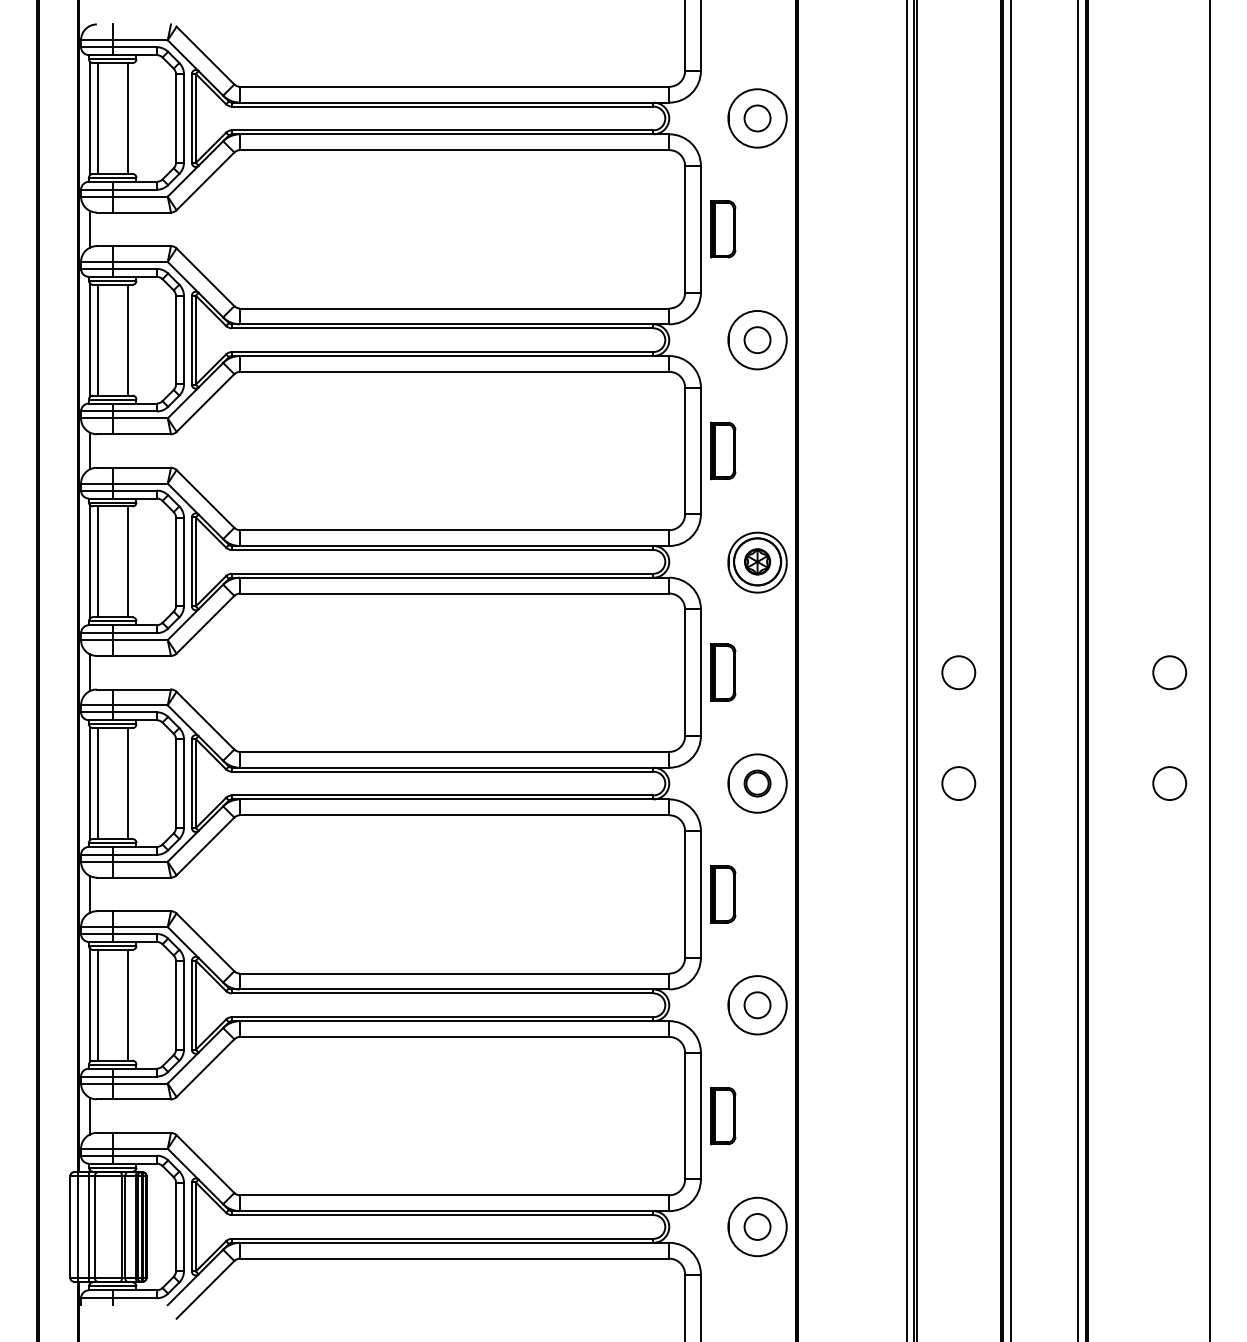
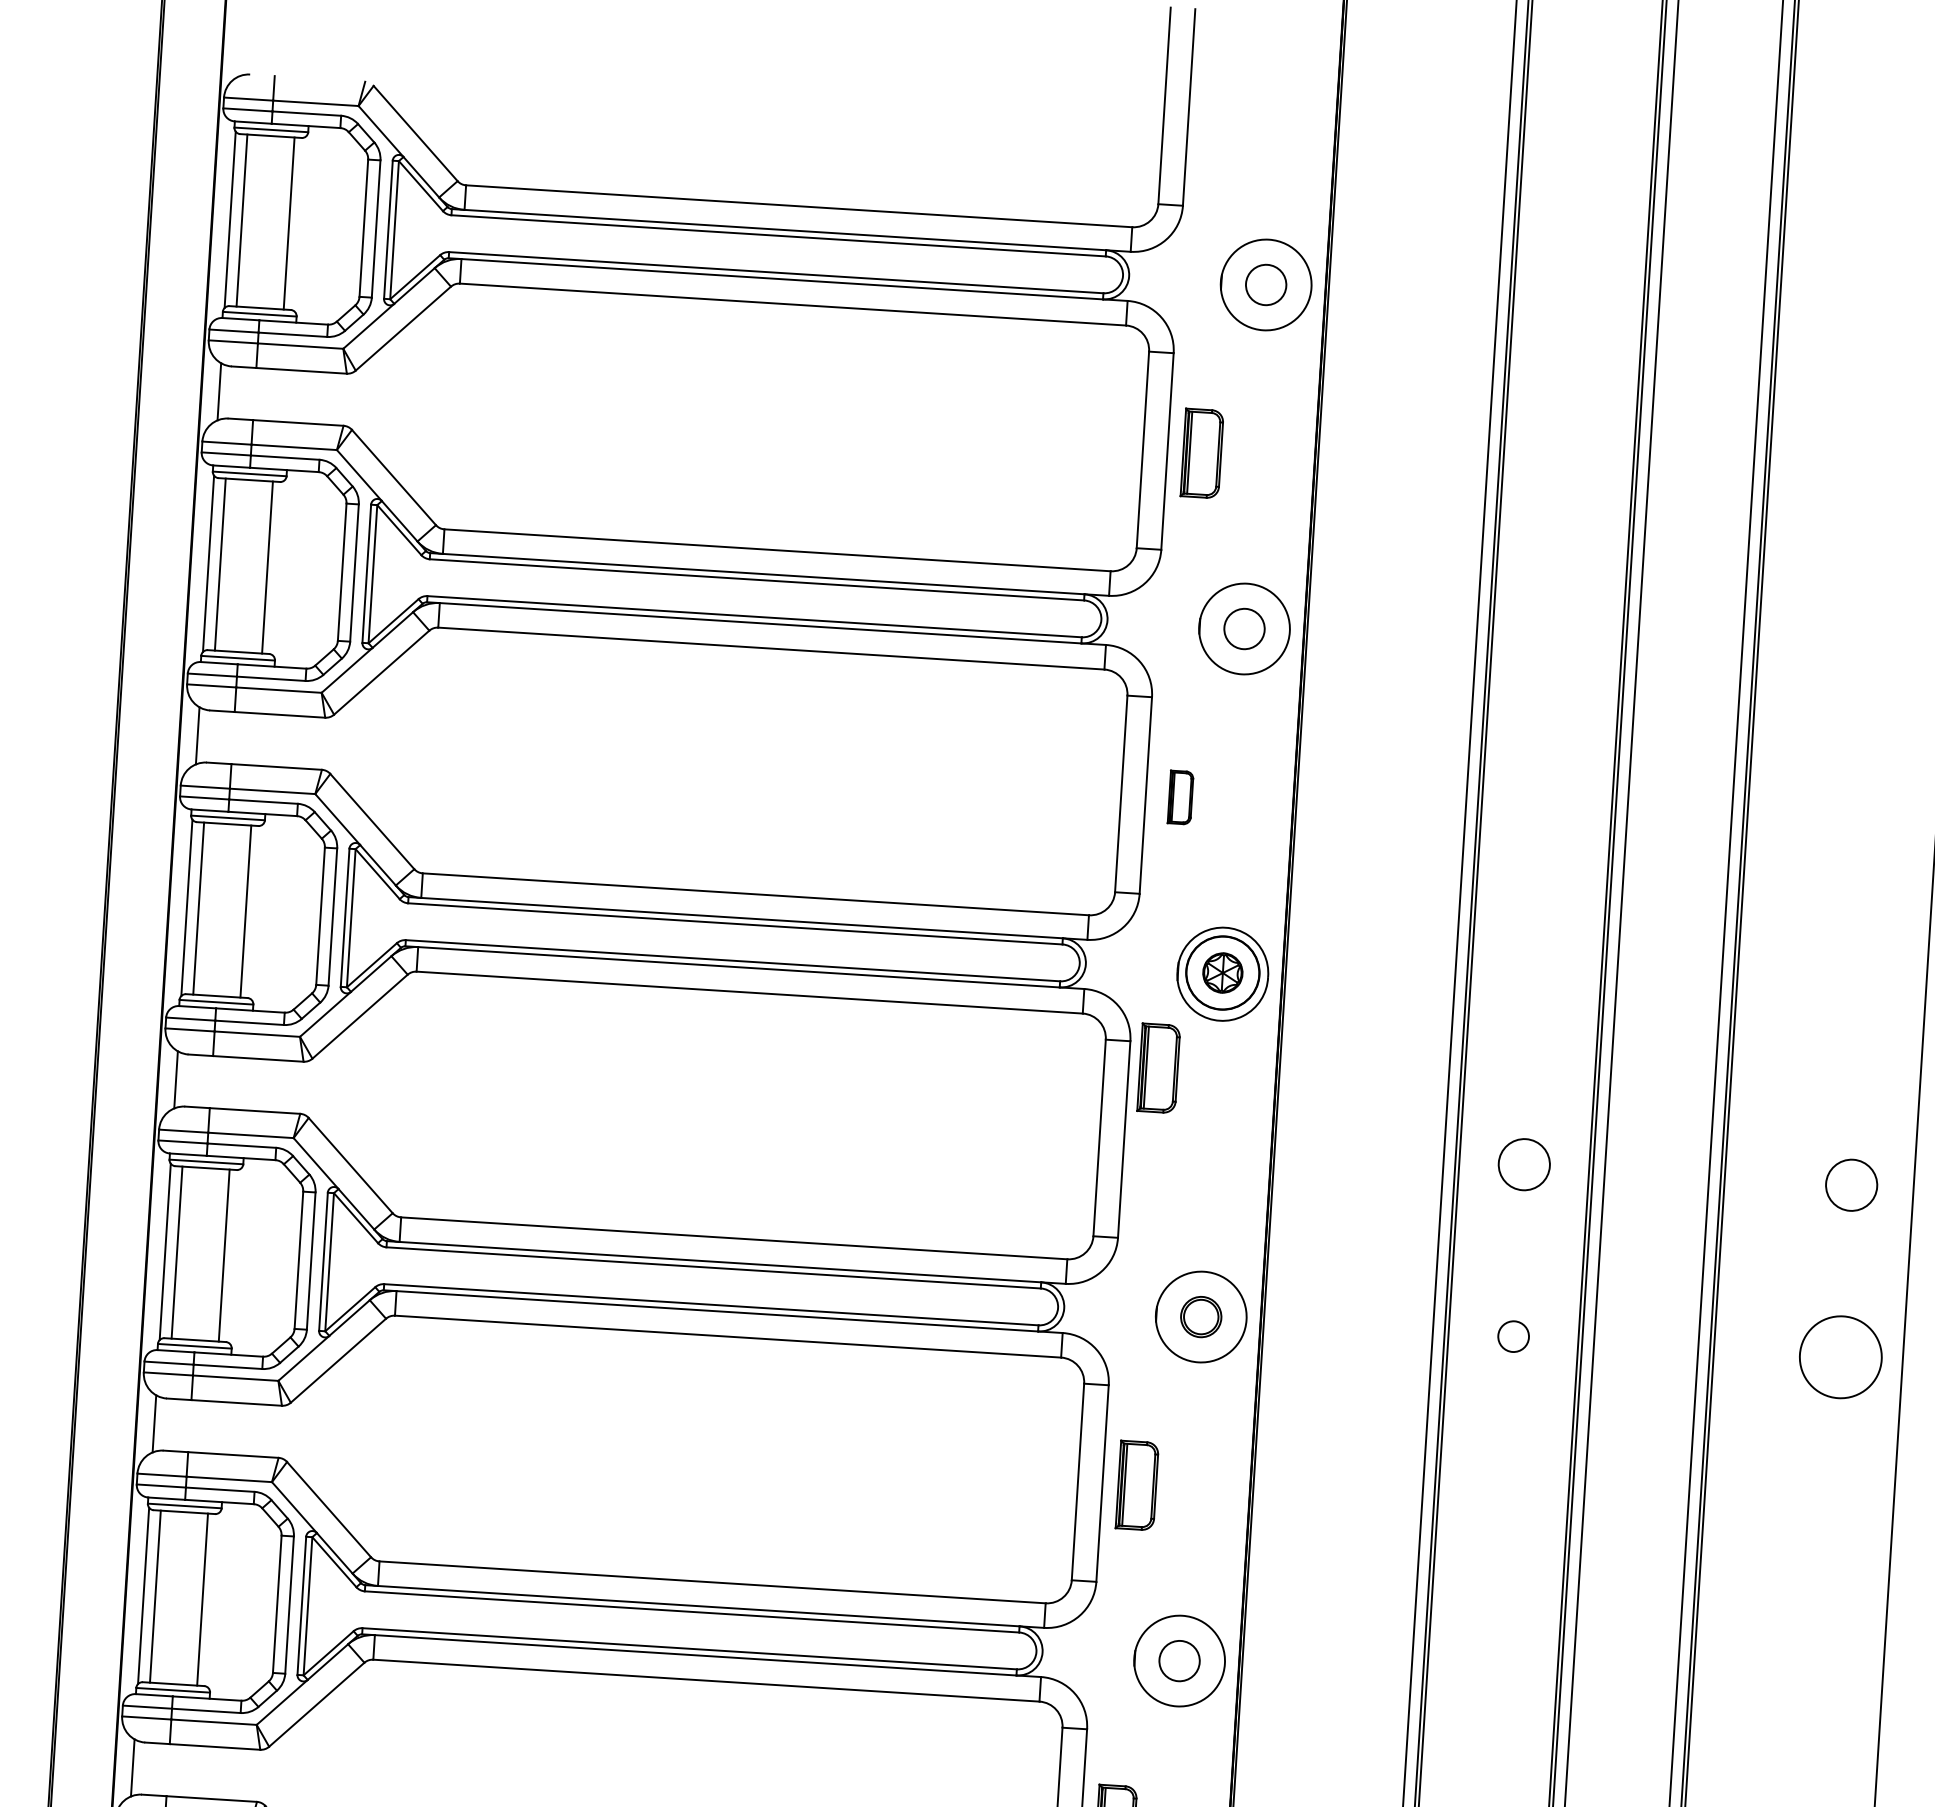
part: (723, 450) -> (1180, 796), size x0.6
part: (723, 672) -> (1159, 1068), moved
circle: (958, 783) -> (1513, 1336), size x0.6
circle: (1169, 783) -> (1840, 1357), size x1.6

